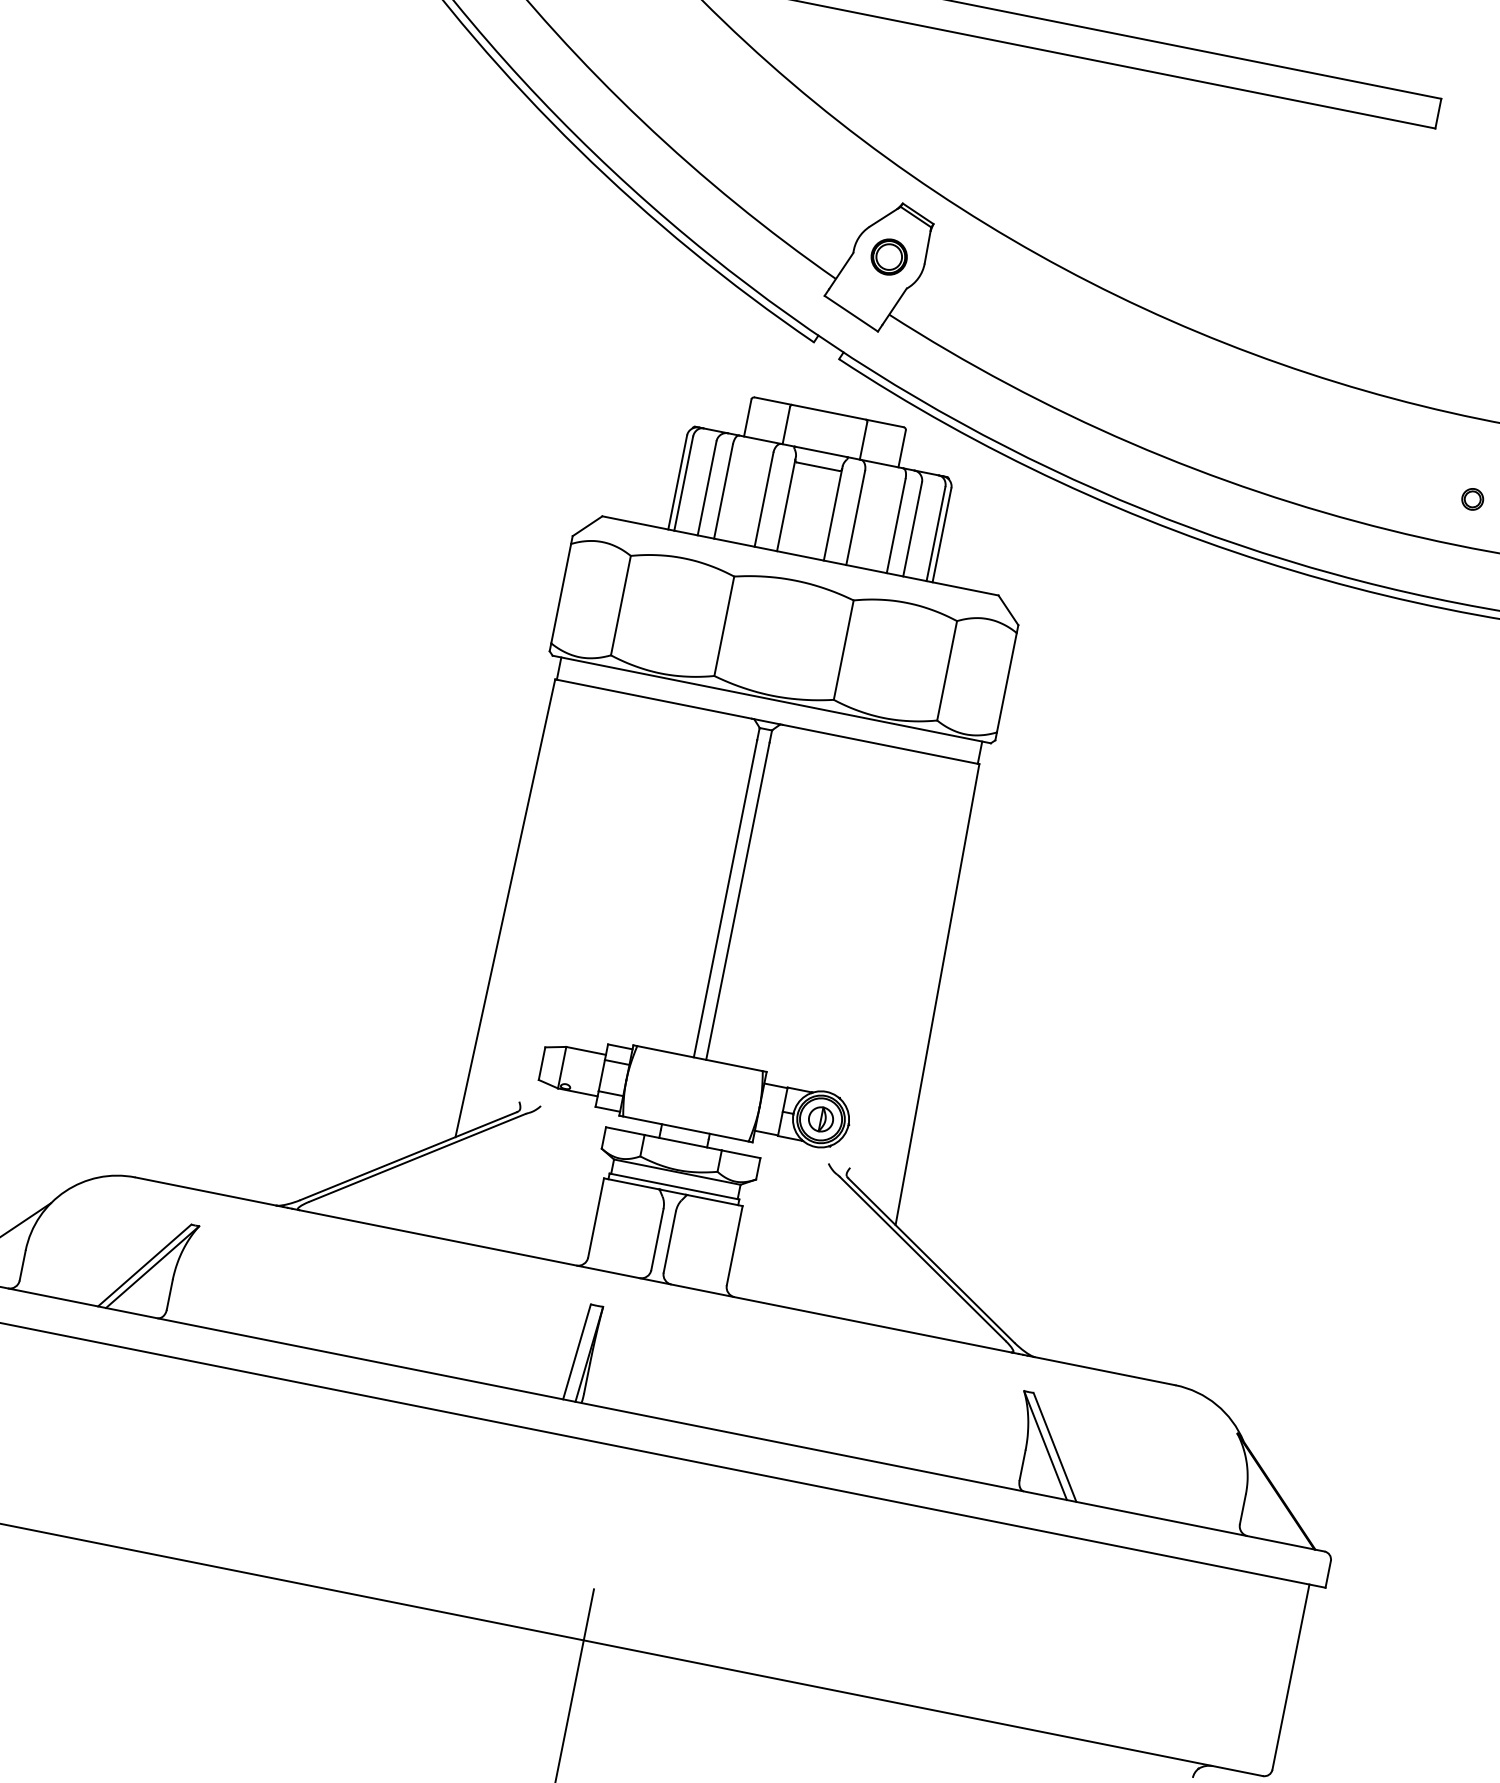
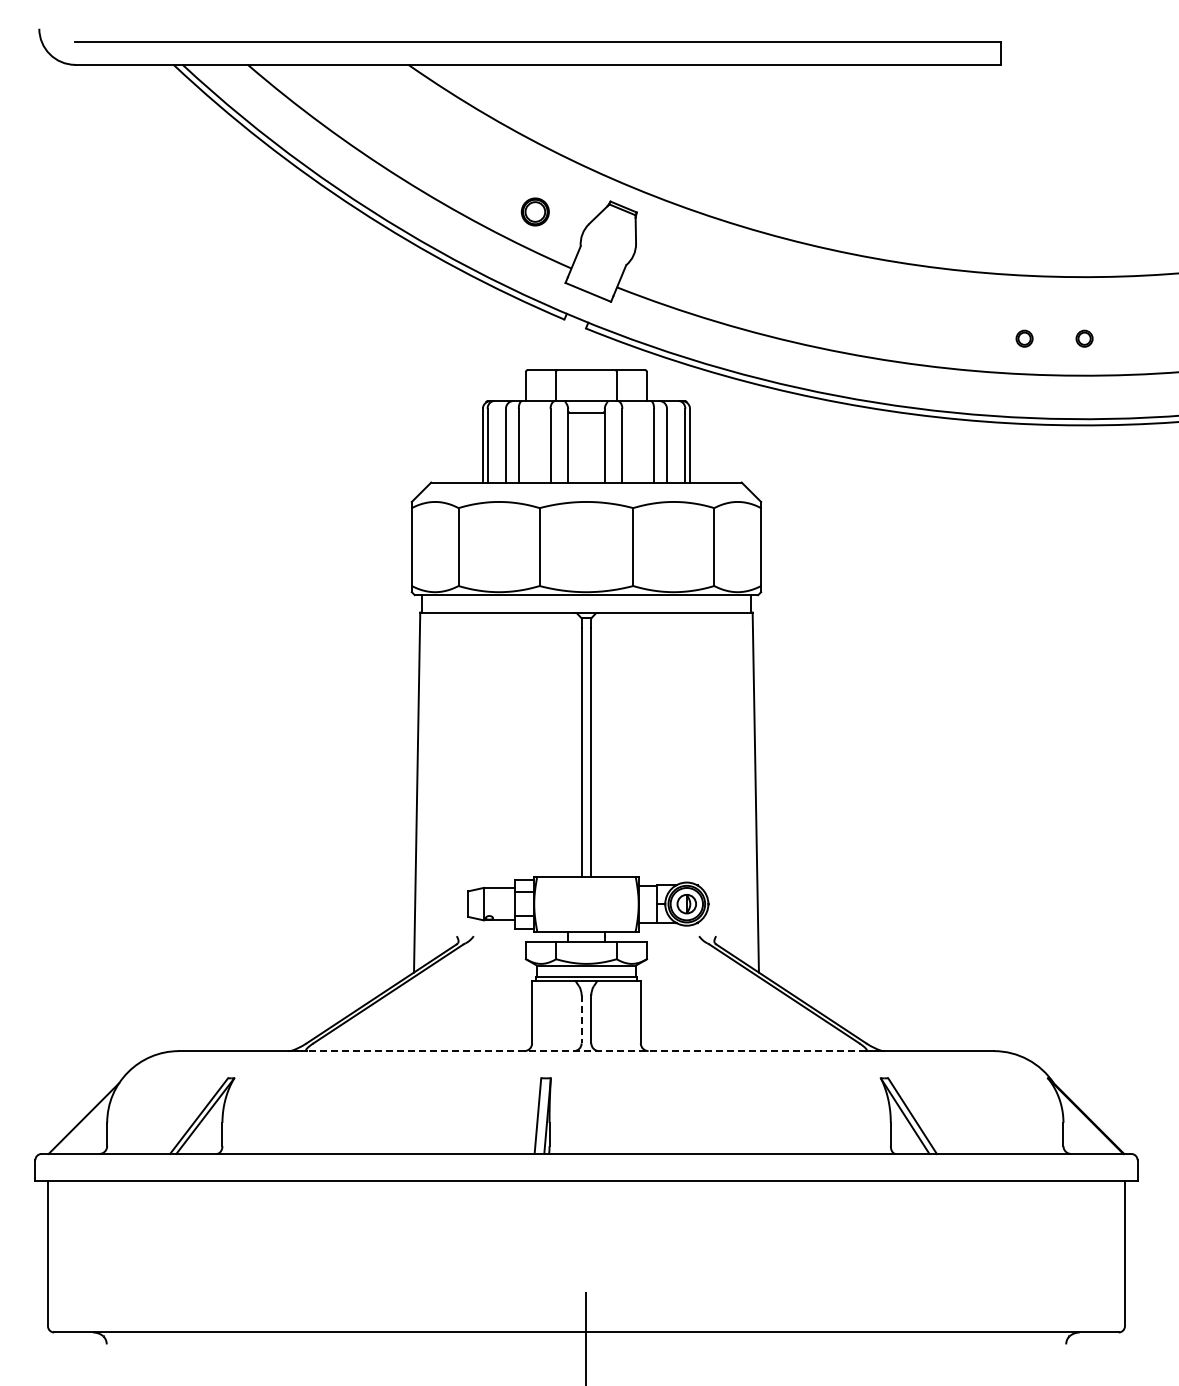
part: (888, 256) -> (534, 211), moved
circle: (1396, 483) -> (1024, 338), added
line: (657, 1239) -> (581, 1019), solid -> dashed
line: (654, 1281) -> (585, 1051), solid -> dashed

